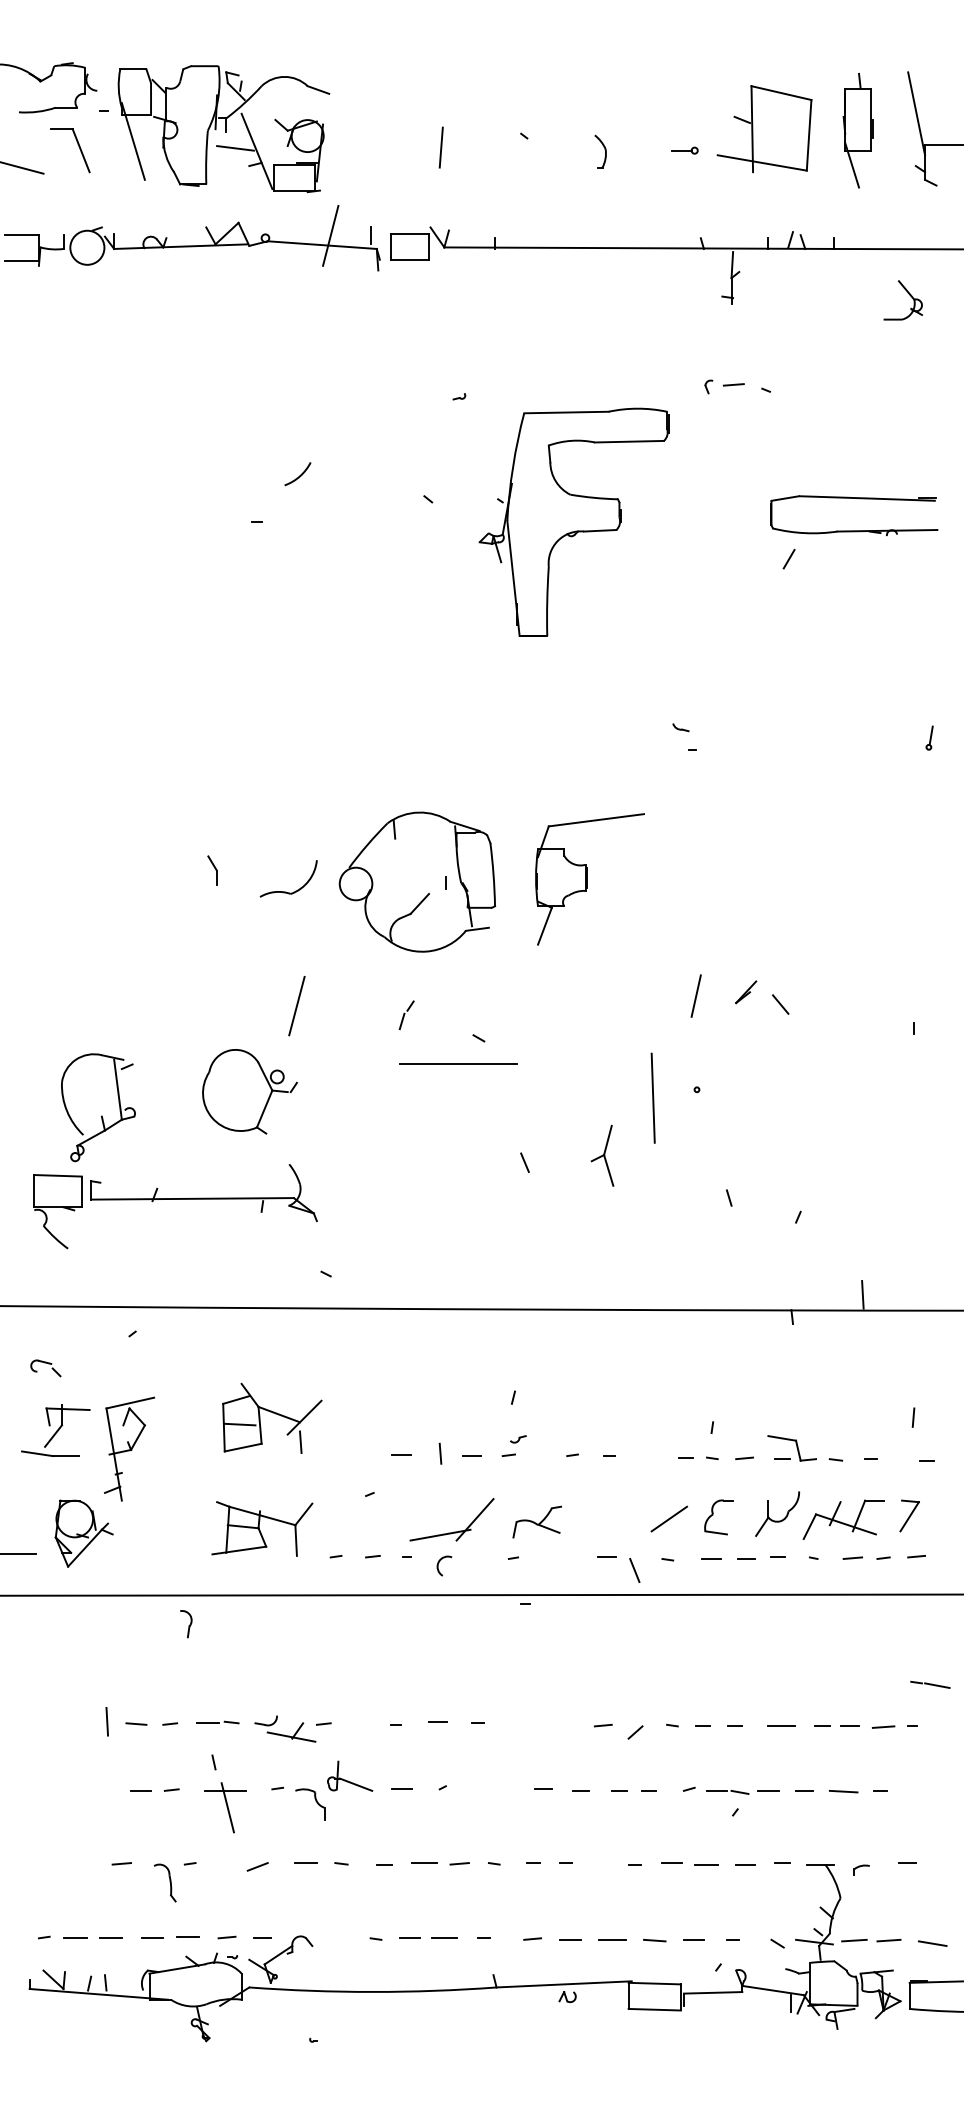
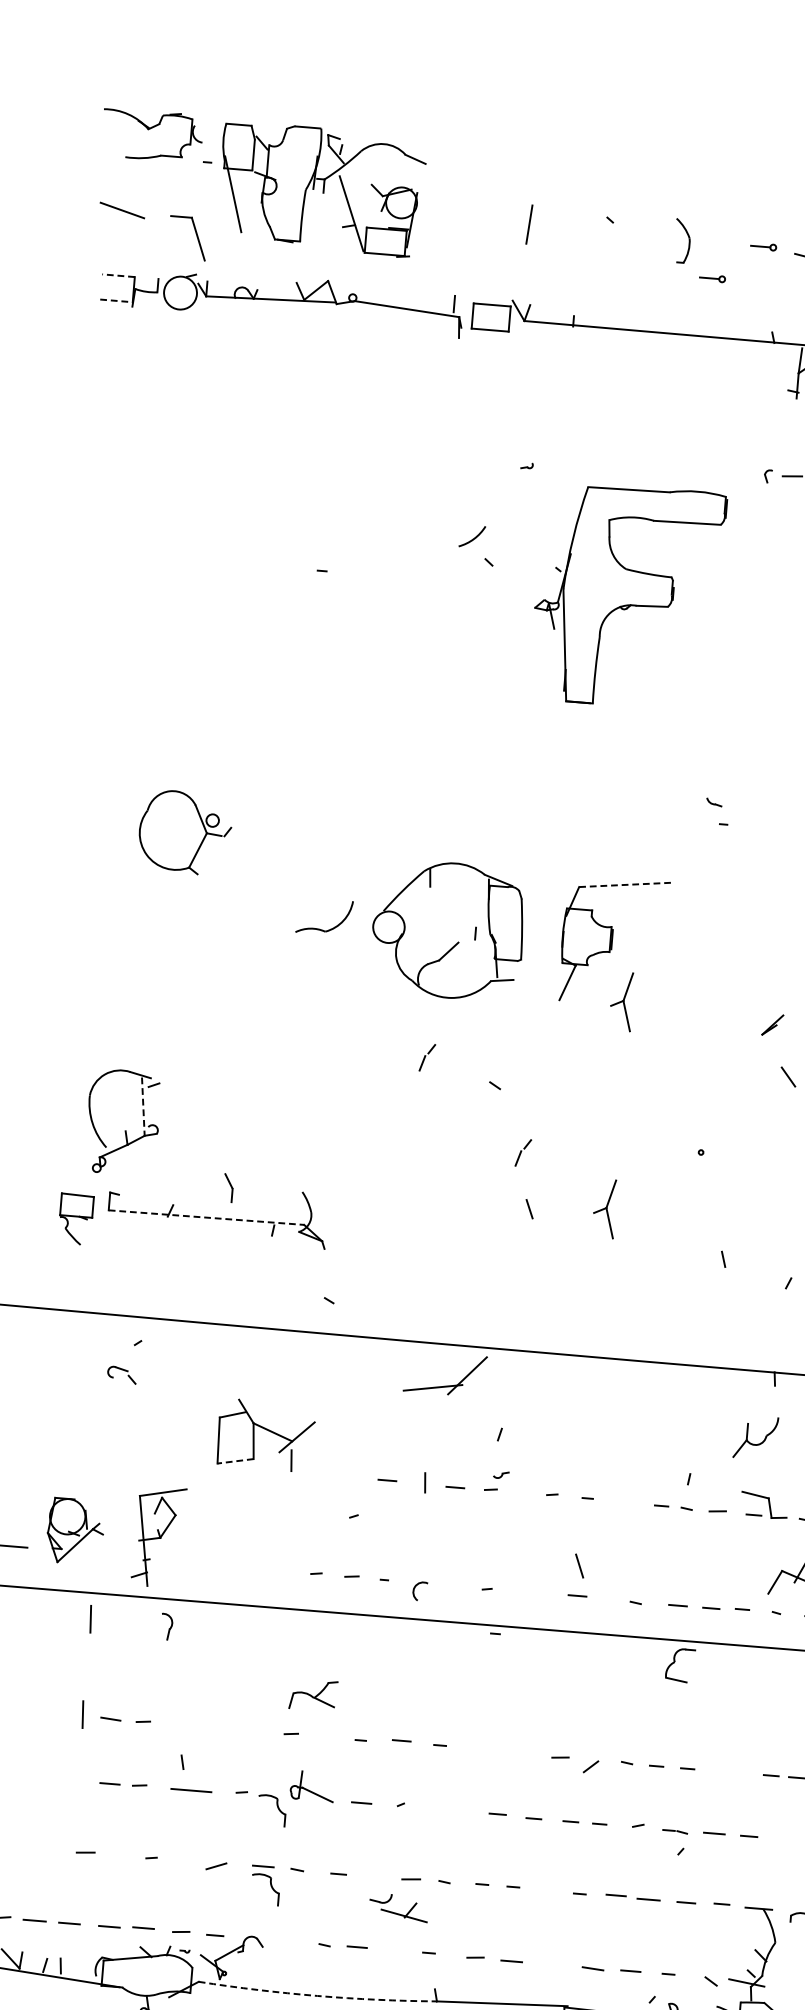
part: (78, 147) -> (196, 235), moved
line: (235, 148) -> (331, 209), removed
part: (600, 151) -> (682, 240), size x1.4
part: (634, 187) -> (712, 278), added
line: (22, 235) -> (118, 276), solid -> dashed
line: (330, 235) -> (415, 300), removed
line: (22, 261) -> (116, 301), solid -> dashed
arc: (299, 475) -> (473, 538), moved
line: (596, 820) -> (625, 885), solid -> dashed
part: (212, 870) -> (228, 1188), moved
part: (602, 940) -> (621, 1001), added
part: (746, 992) -> (773, 1025), moved
line: (695, 995) -> (707, 1061), removed
line: (296, 1005) -> (321, 1039), removed
line: (457, 1064) -> (472, 1109), removed
line: (118, 1090) -> (143, 1107), solid -> dashed
part: (249, 1091) -> (184, 832), moved
line: (652, 1097) -> (657, 1156), removed
part: (513, 1105) -> (523, 1153), added
line: (193, 1198) -> (207, 1217), solid -> dashed
part: (57, 1211) -> (75, 1219), size x0.7
part: (45, 1368) -> (121, 1375), moved
line: (239, 1424) -> (233, 1438), removed
part: (55, 1430) -> (56, 1429), removed
line: (243, 1447) -> (235, 1461), solid -> dashed
part: (129, 1448) -> (158, 1536), moved
part: (718, 1517) -> (679, 1665), moved
line: (669, 1518) -> (640, 1563), removed
part: (777, 1520) -> (755, 1443), moved
part: (536, 1521) -> (312, 1694), moved
part: (262, 1528) -> (247, 1540), removed
part: (453, 1531) -> (445, 1385), moved
line: (634, 1570) -> (579, 1566), moved
line: (106, 1622) -> (90, 1618), added
part: (217, 1722) -> (189, 1724), removed
line: (781, 1726) -> (732, 1772), removed
part: (284, 1734) -> (397, 1912), moved
line: (843, 1791) -> (786, 1840), removed
part: (727, 1792) -> (674, 1831), size x0.6
line: (227, 1807) -> (191, 1806), removed
line: (424, 1863) -> (377, 1876), removed
part: (164, 1882) -> (125, 1874), removed
part: (310, 1886) -> (265, 1889), added
line: (444, 1938) -> (390, 1950), removed
line: (612, 1939) -> (552, 1964), removed
line: (854, 1940) -> (785, 1984), removed
arc: (372, 1991) -> (317, 1995), solid -> dashed

